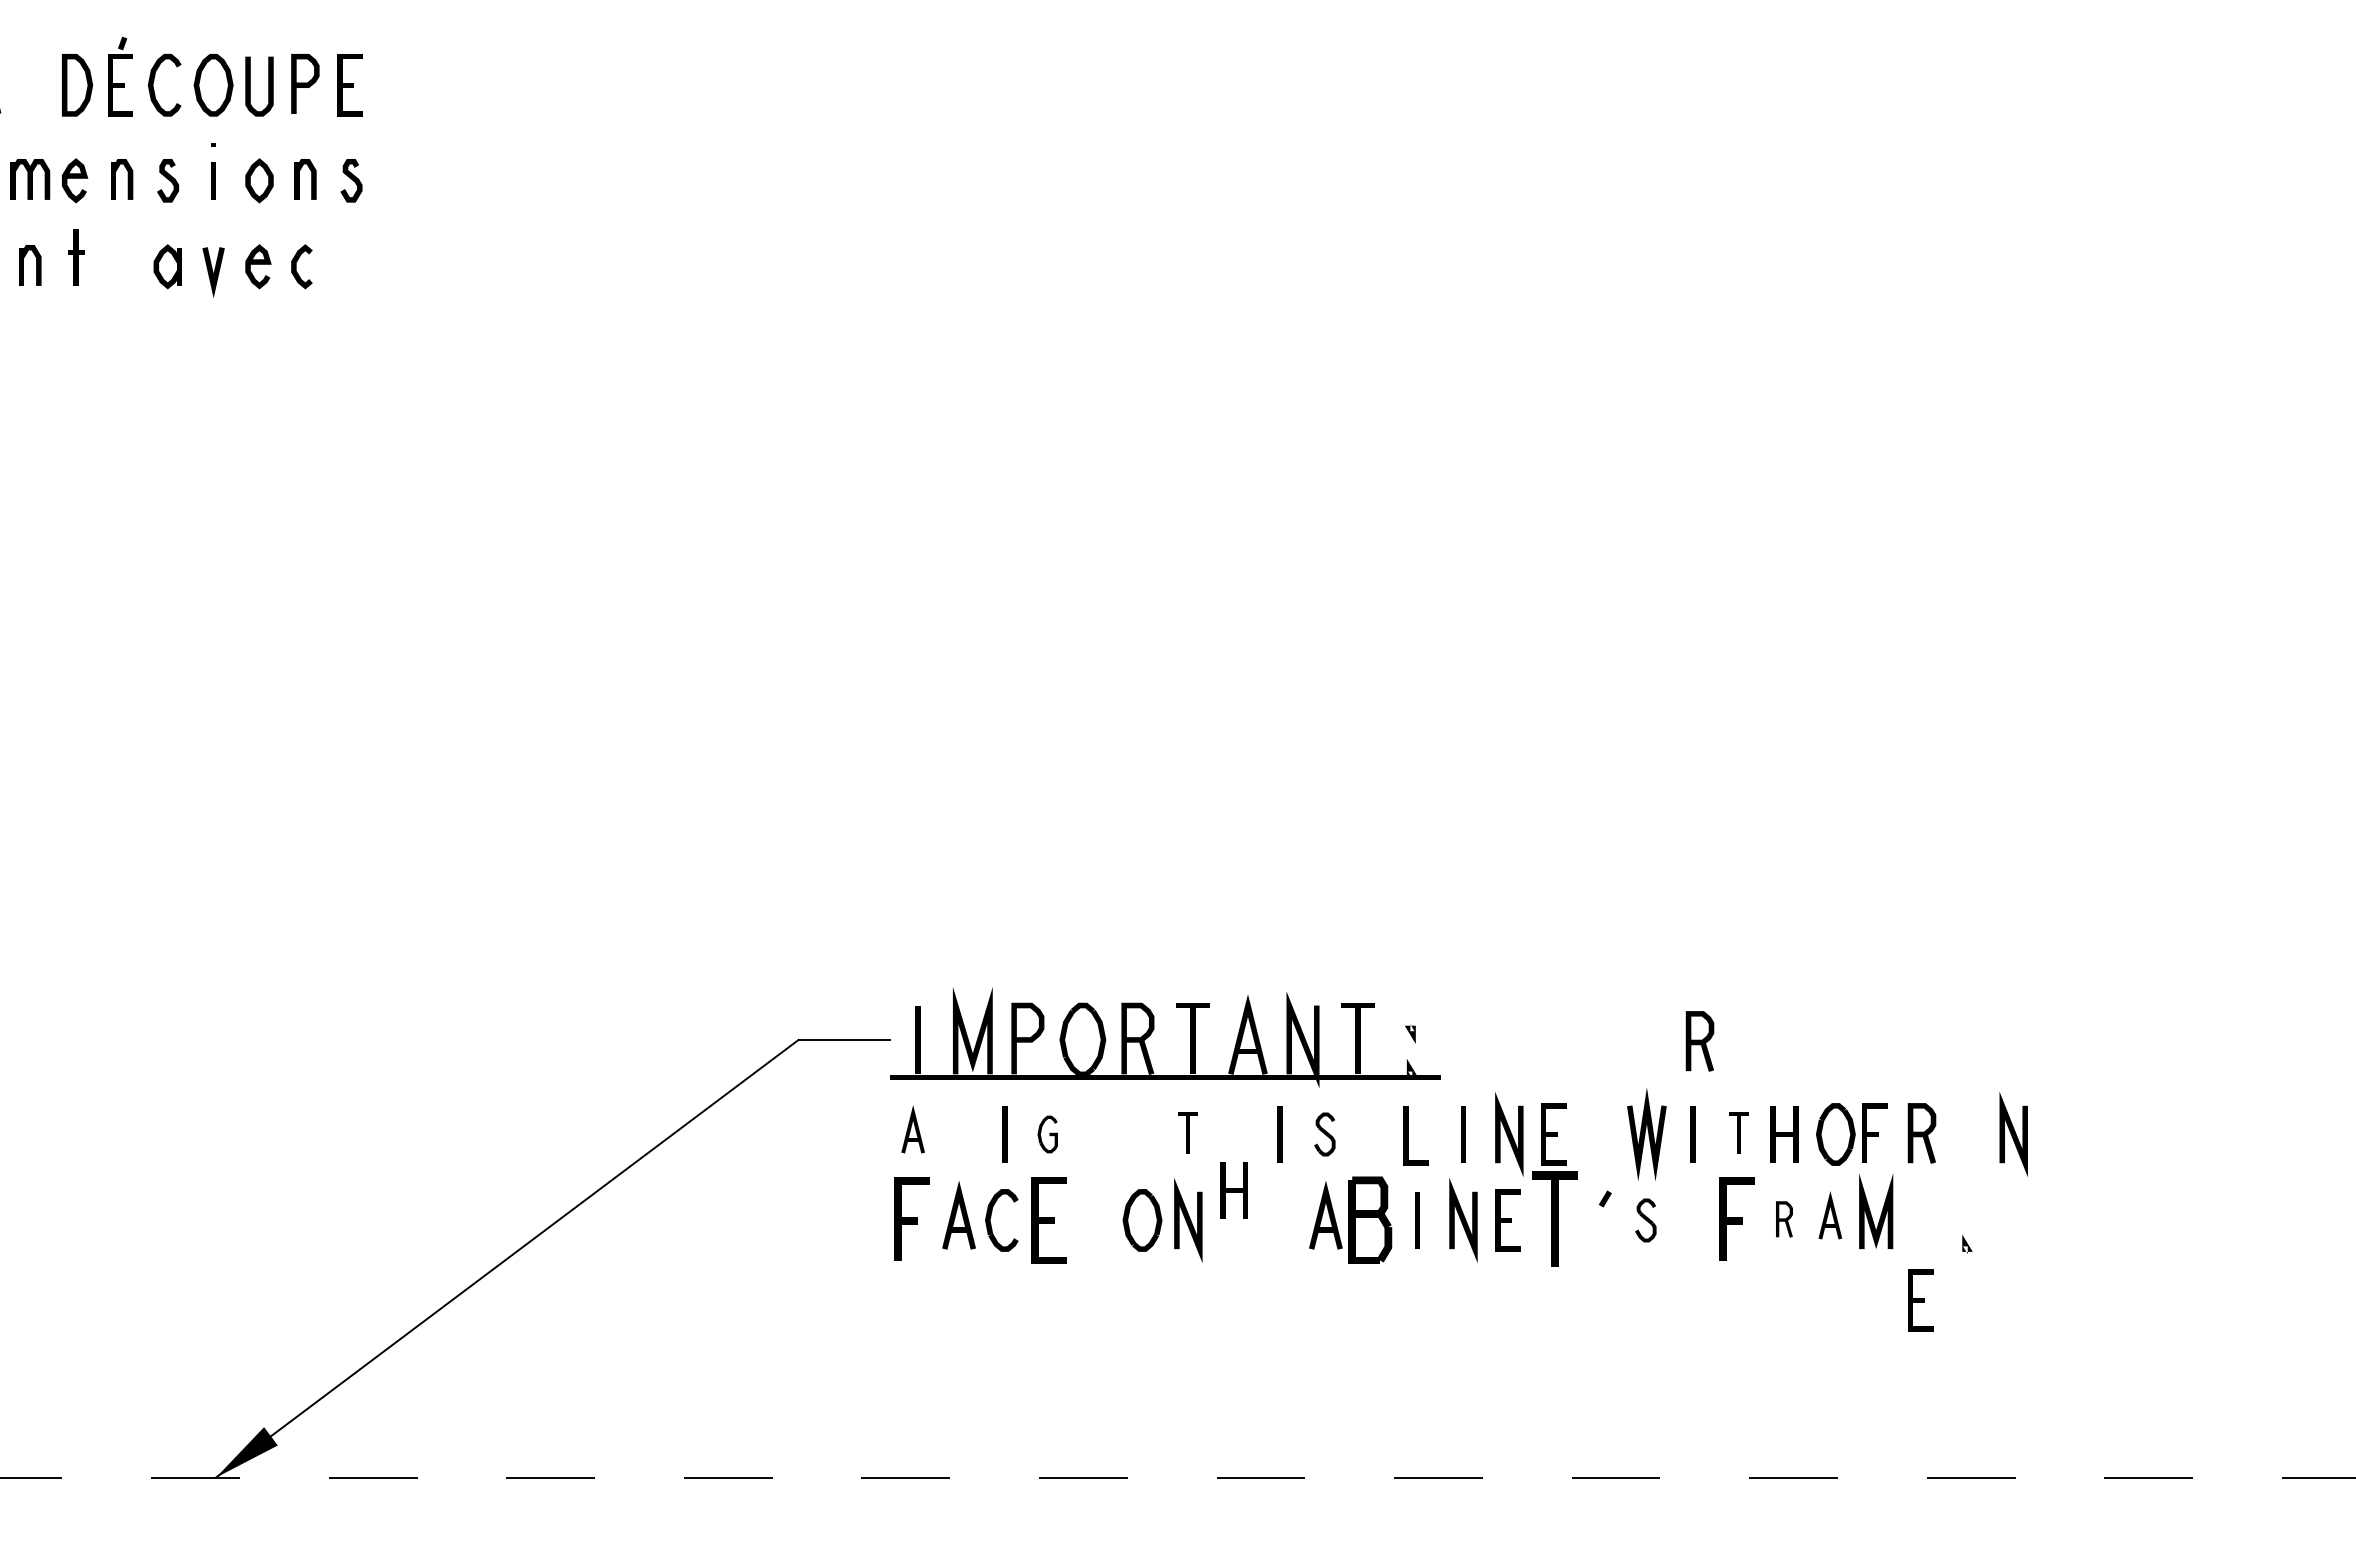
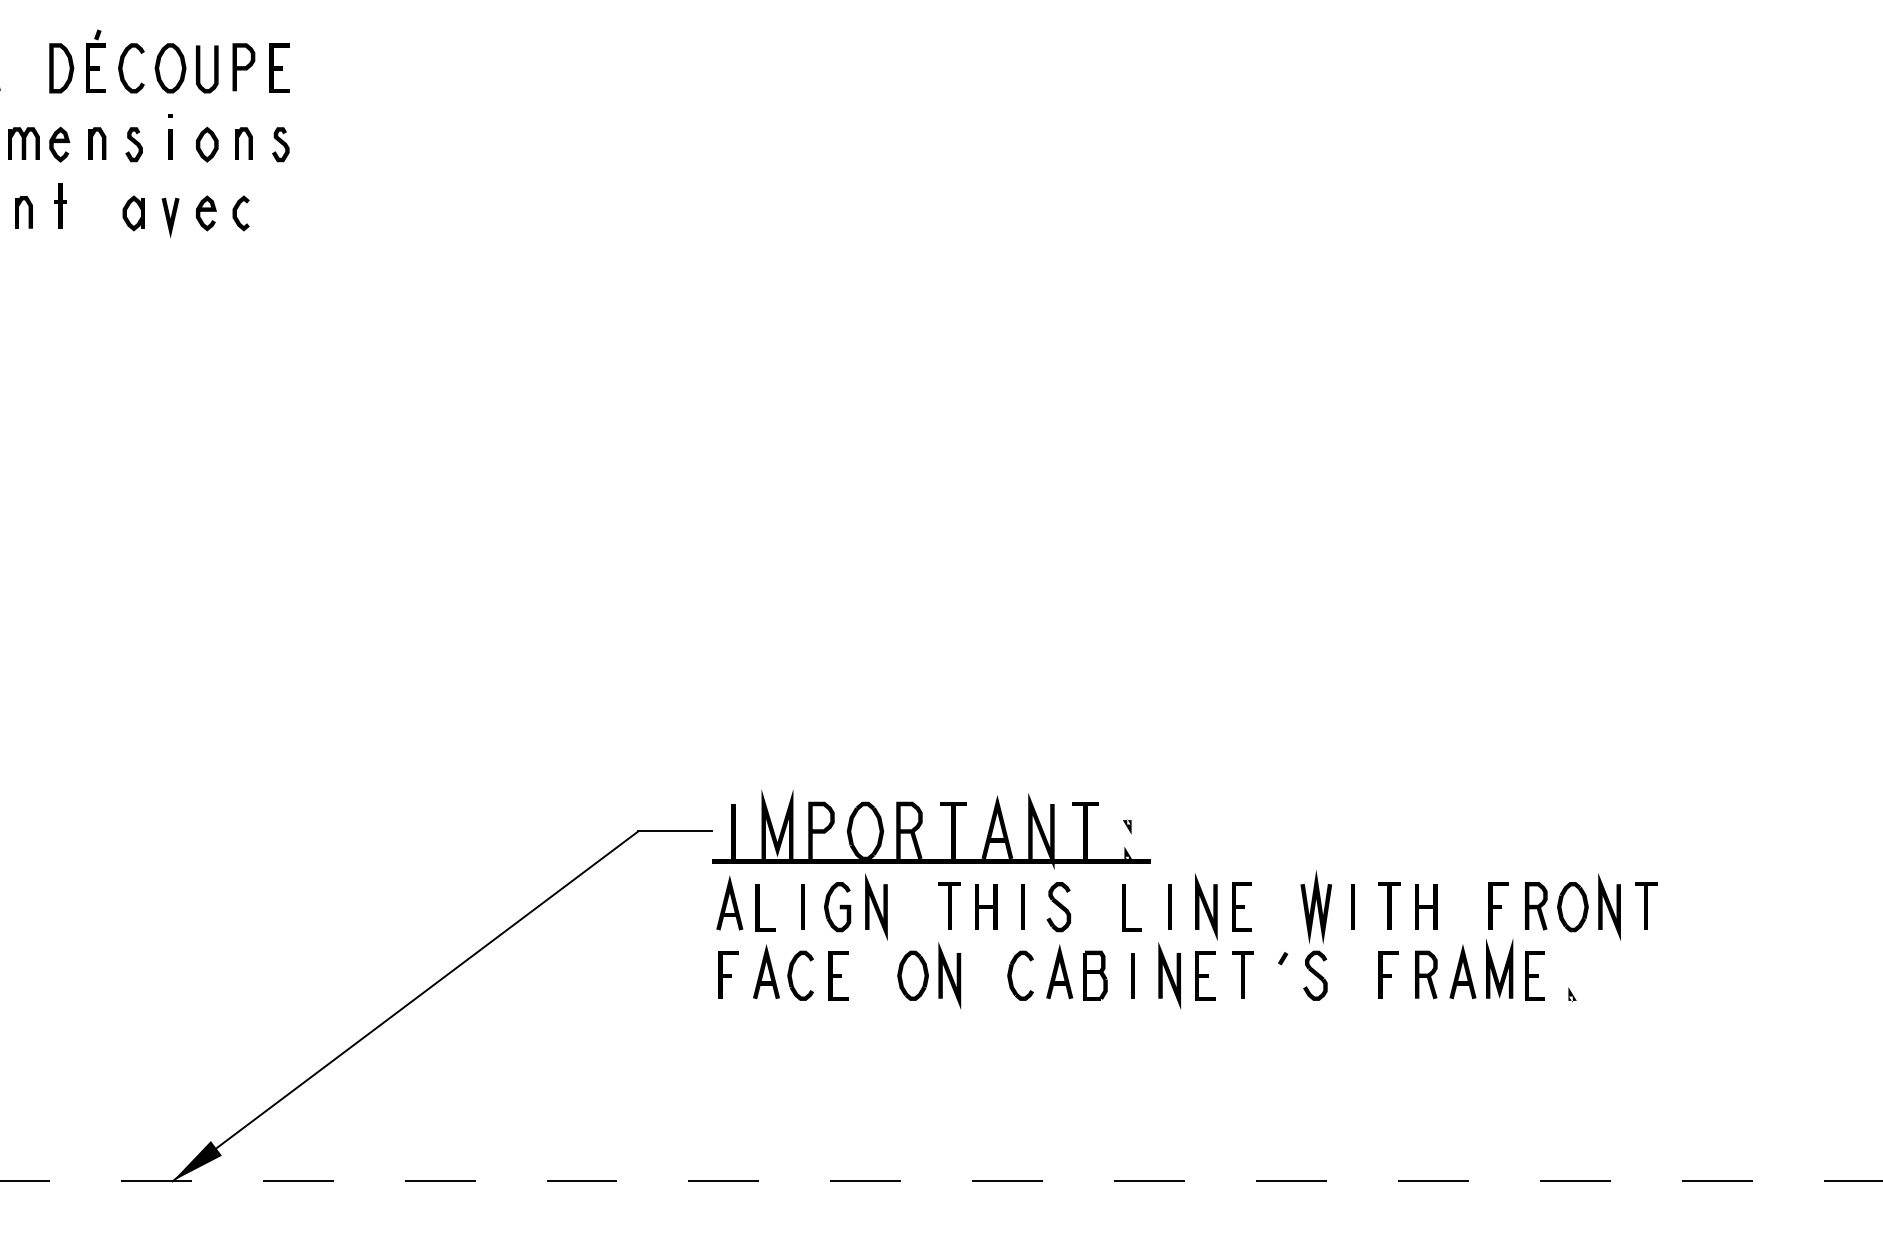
part: (1699, 1041) -> (1358, 832), removed
part: (912, 1129) -> (729, 903), size x1.43
part: (1188, 1132) -> (949, 905), size x1.43
part: (1738, 1132) -> (1389, 905), size x1.43
part: (2059, 1132) -> (1646, 905), added
part: (1047, 1134) -> (837, 907), size x1.67
line: (1096, 1134) -> (876, 907), added
part: (1324, 1134) -> (1058, 907), size x1.43
part: (1835, 1134) -> (1572, 907), moved
line: (949, 1135) -> (758, 907), added
part: (1233, 1190) -> (985, 907), moved
part: (1830, 1215) -> (1463, 971), size x1.43
part: (1266, 1217) -> (1012, 973), added
part: (911, 1218) -> (728, 974), size x0.71
part: (1555, 1218) -> (1243, 974), size x0.62
part: (1736, 1218) -> (1387, 974), size x0.71
part: (1784, 1219) -> (1426, 975), size x1.67
part: (1049, 1220) -> (838, 975), size x0.71
part: (1370, 1220) -> (1095, 975), size x0.71
part: (1645, 1220) -> (1315, 975), size x1.43
part: (1920, 1300) -> (1535, 975), moved

